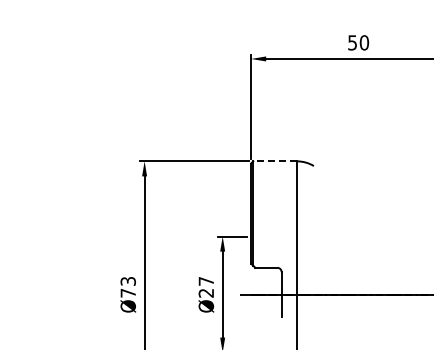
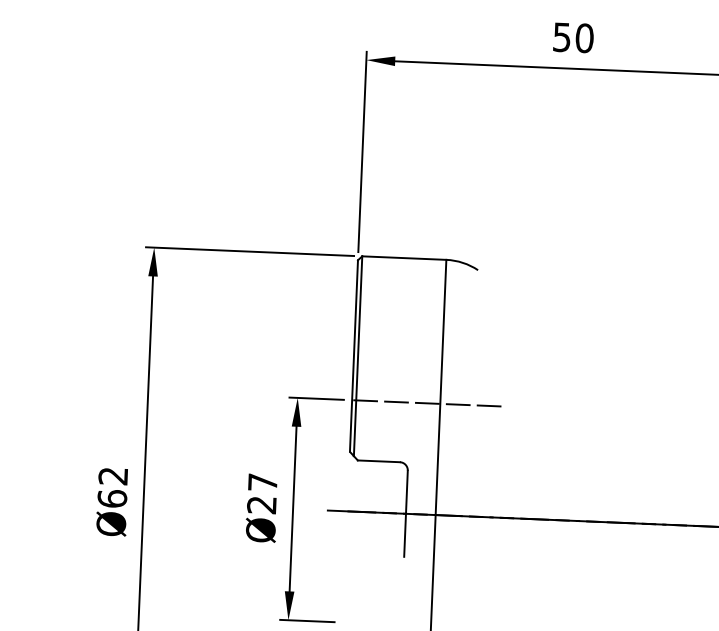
line: (275, 161) -> (404, 258), dashed -> solid
line: (290, 236) -> (427, 403), added
text: (127, 287) -> (111, 487), Ø73 -> Ø62

